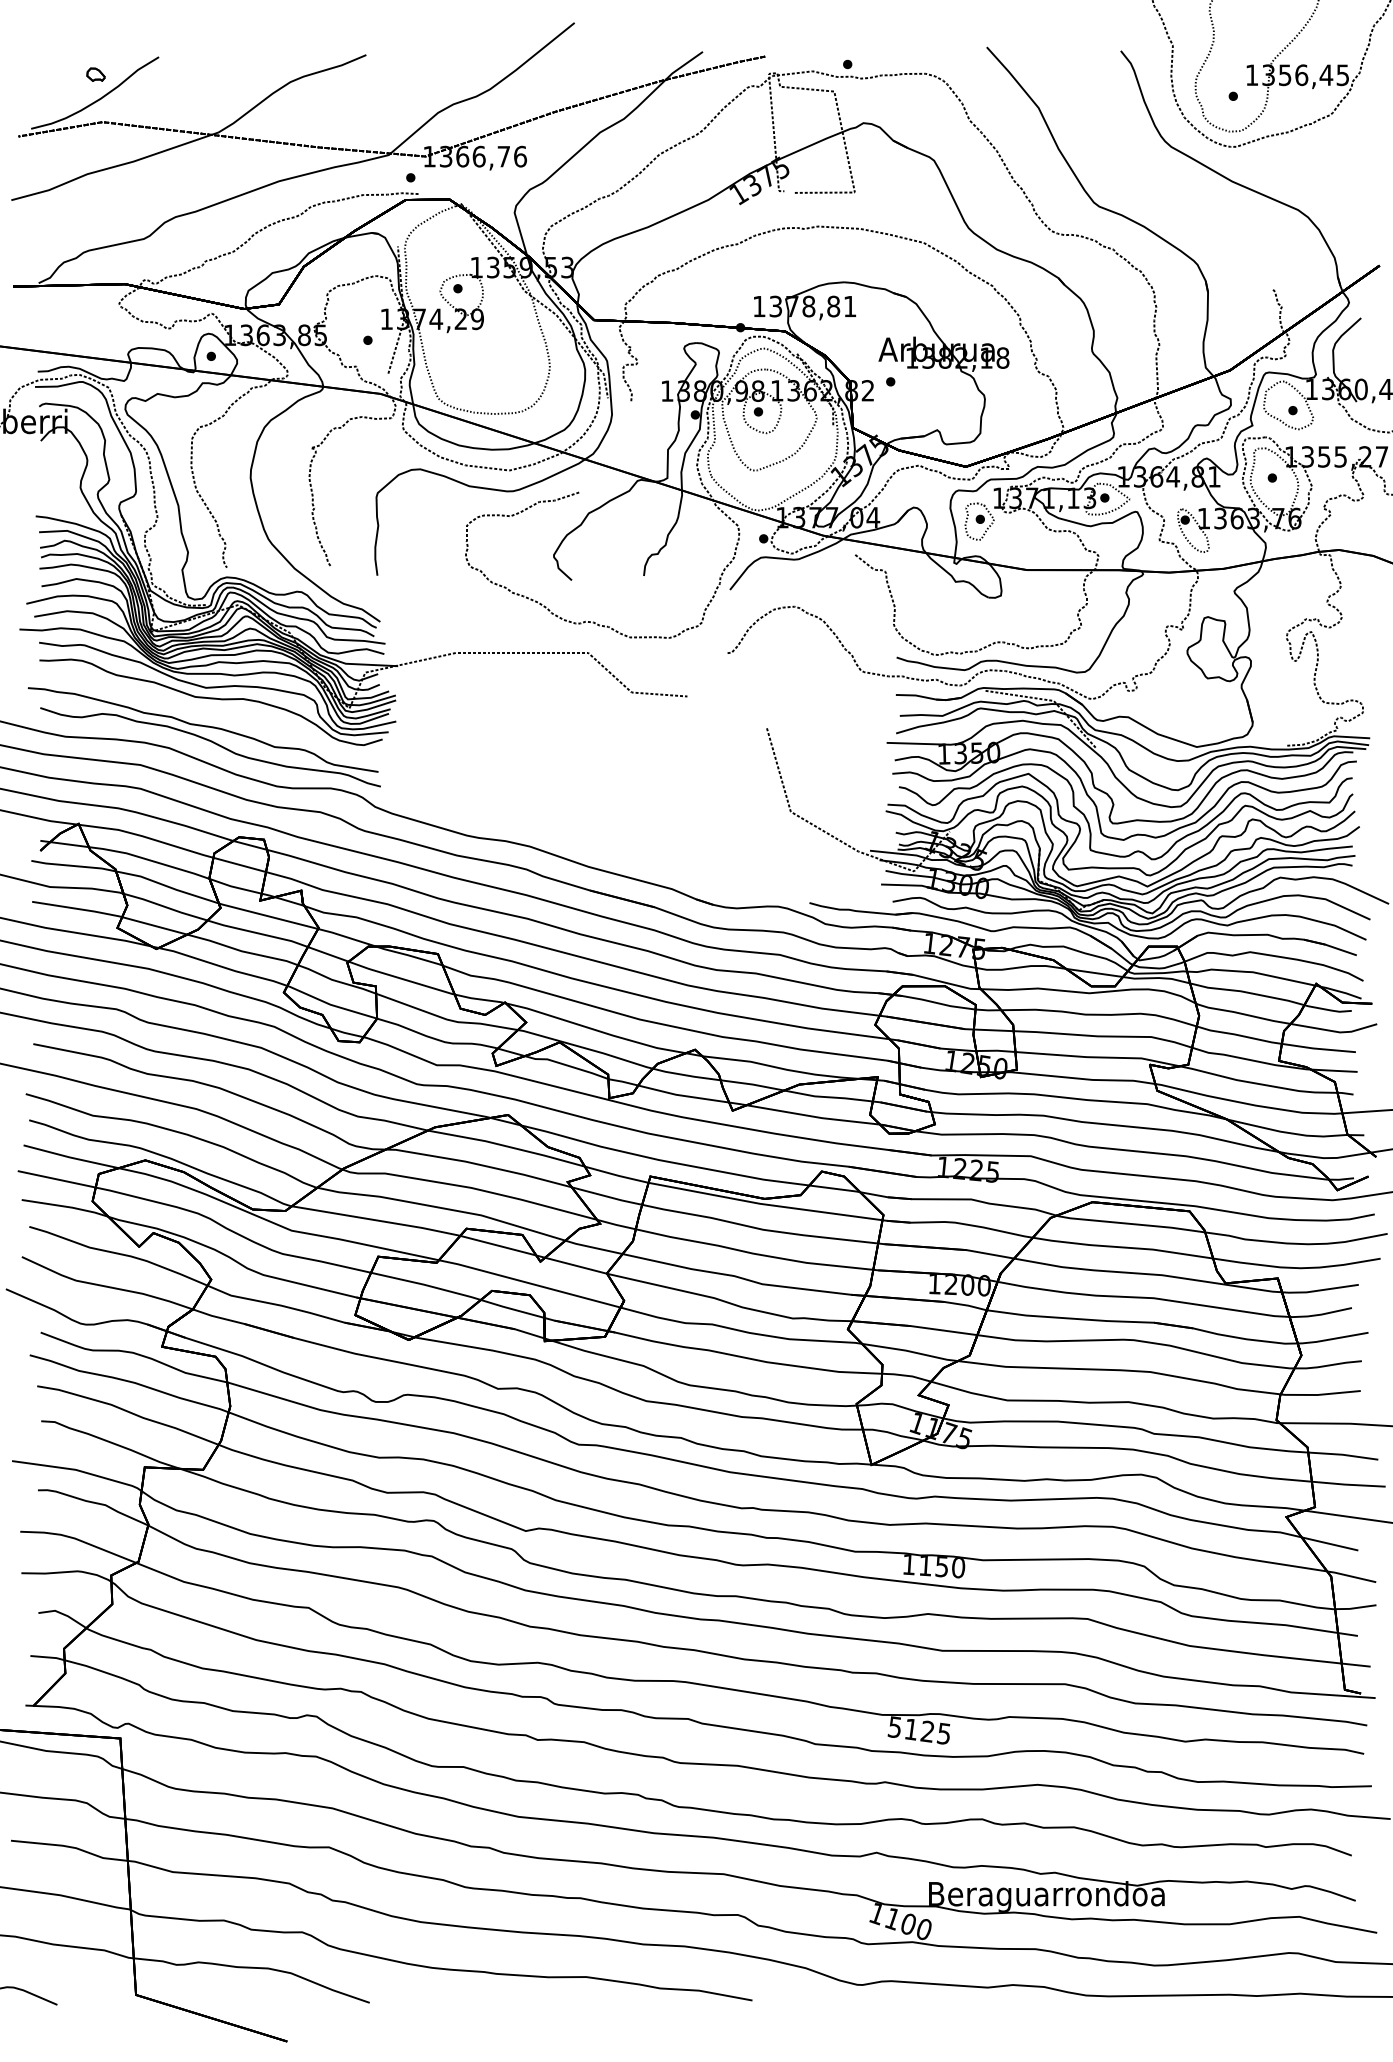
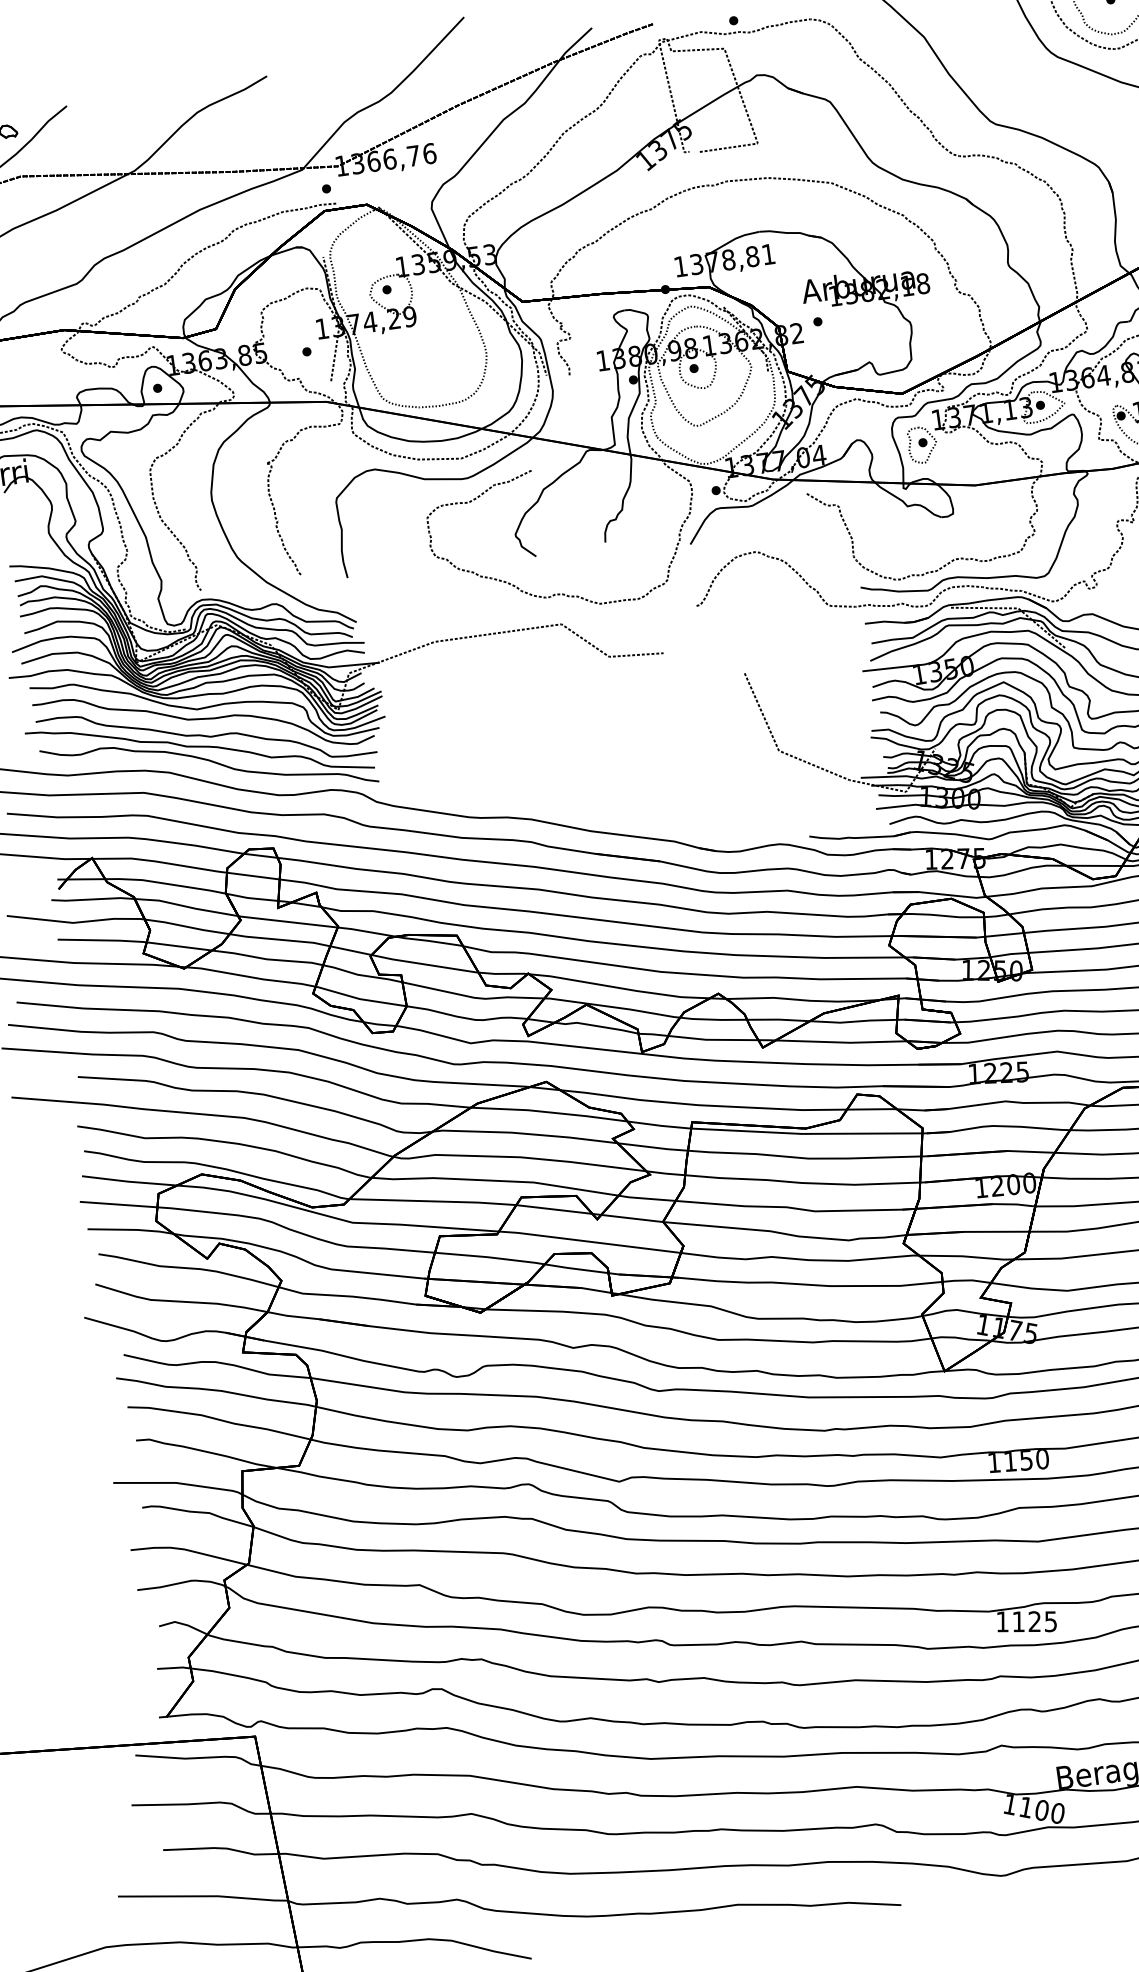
curve: (211, 716) -> (206, 736), added
text: (893, 1727) -> (1001, 1622), 5125 -> 1125

